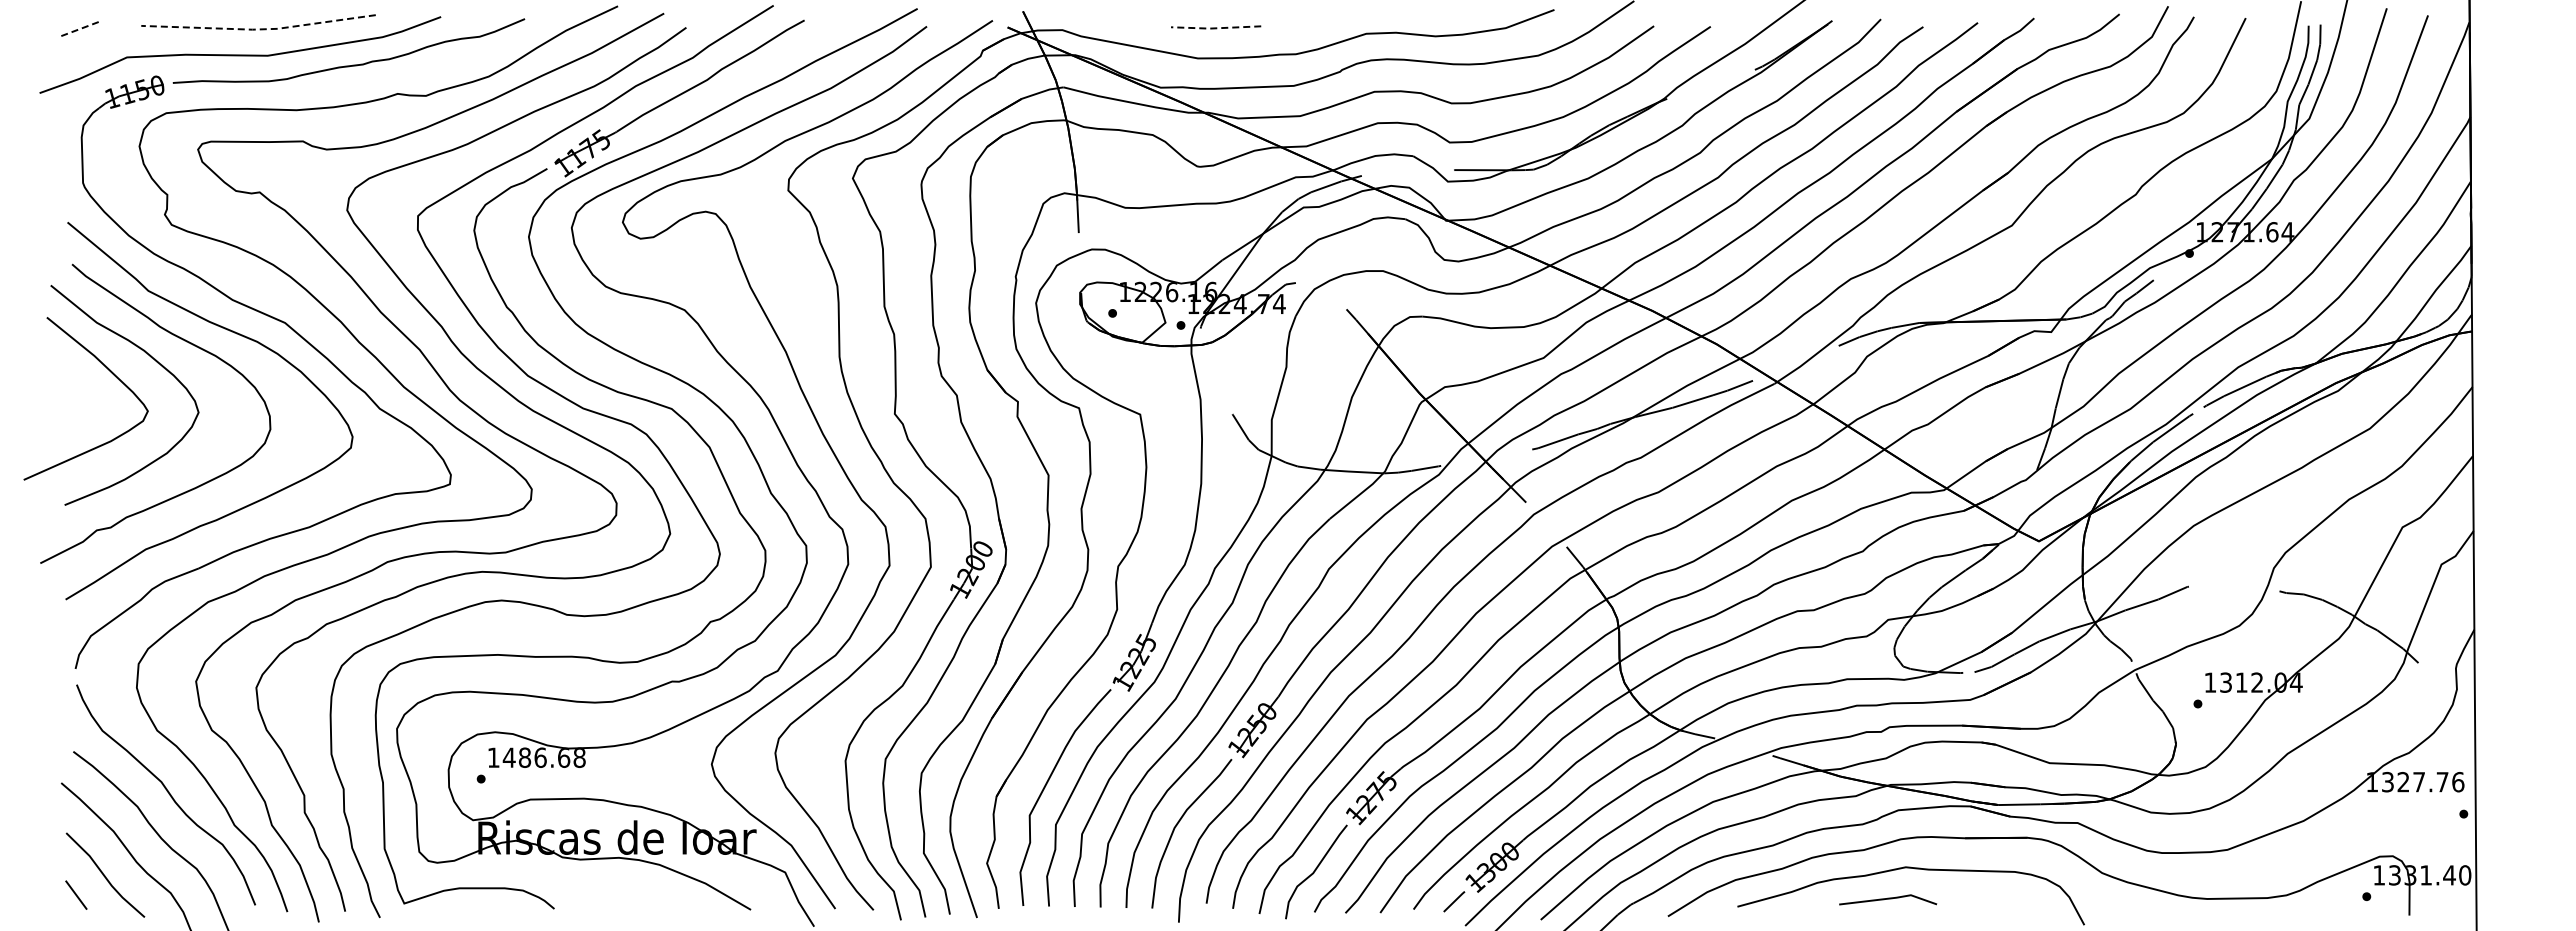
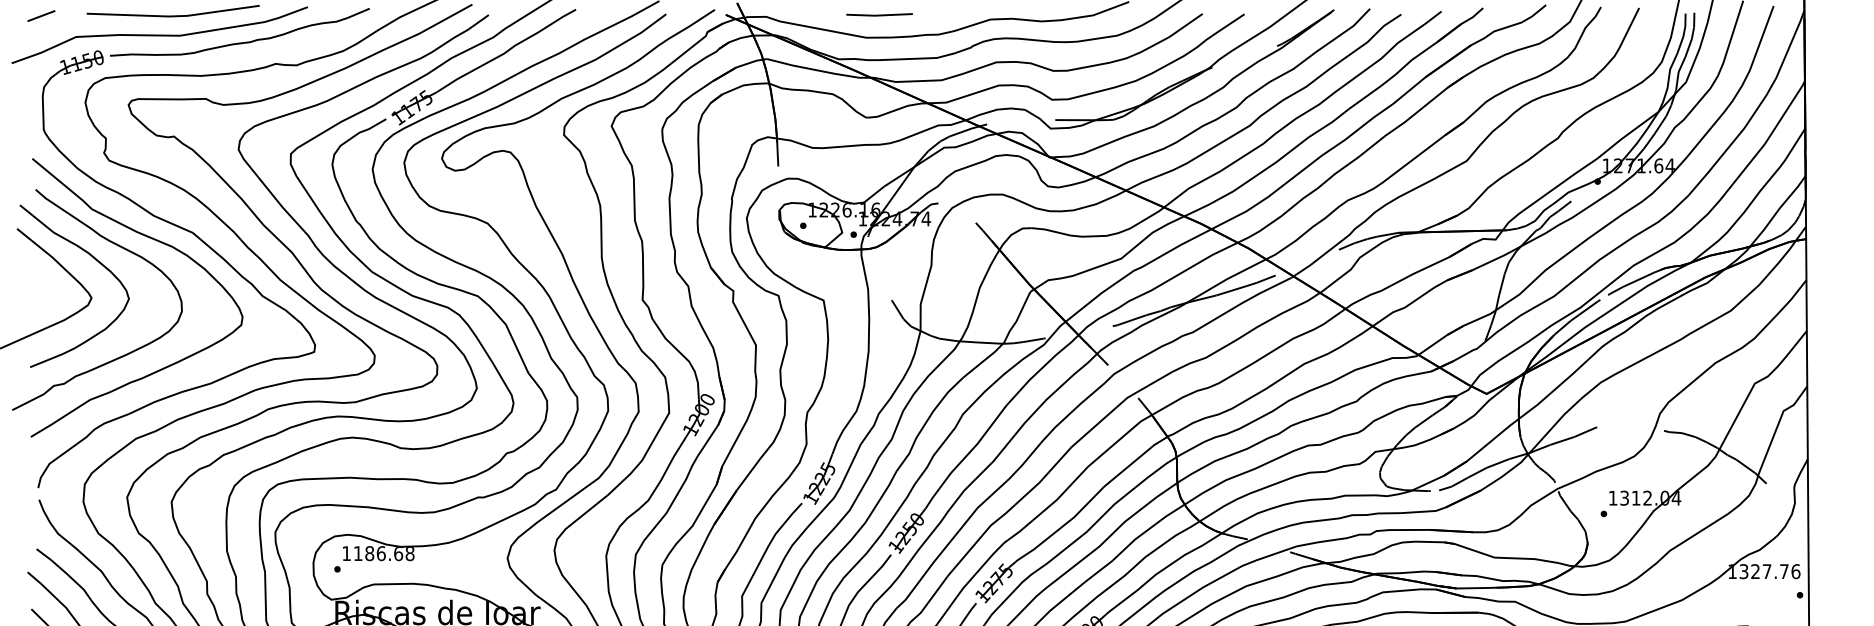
line: (1215, 28) -> (879, 15), dashed -> solid
line: (79, 29) -> (41, 16), dashed -> solid
line: (259, 29) -> (173, 16), dashed -> solid
text: (508, 757) -> (357, 553), 1486.68 -> 1186.68

